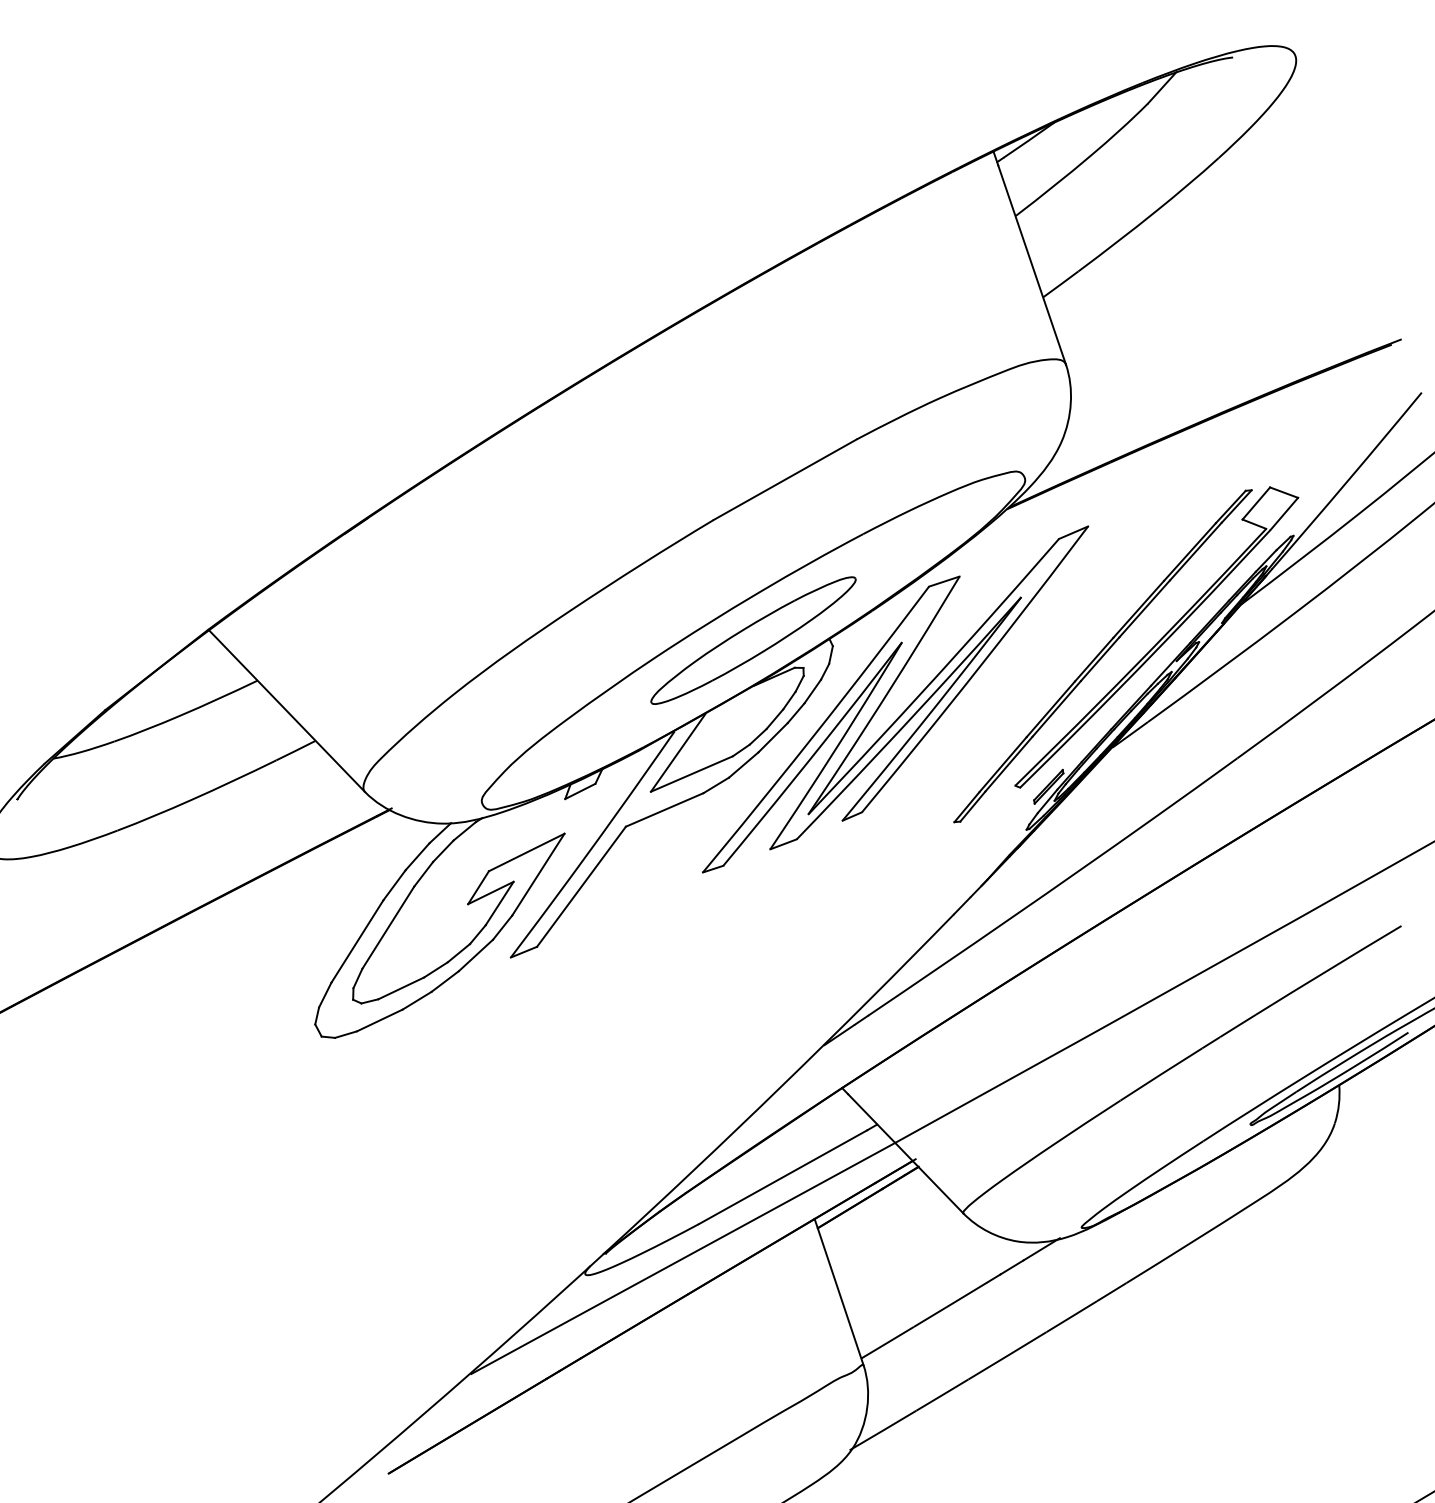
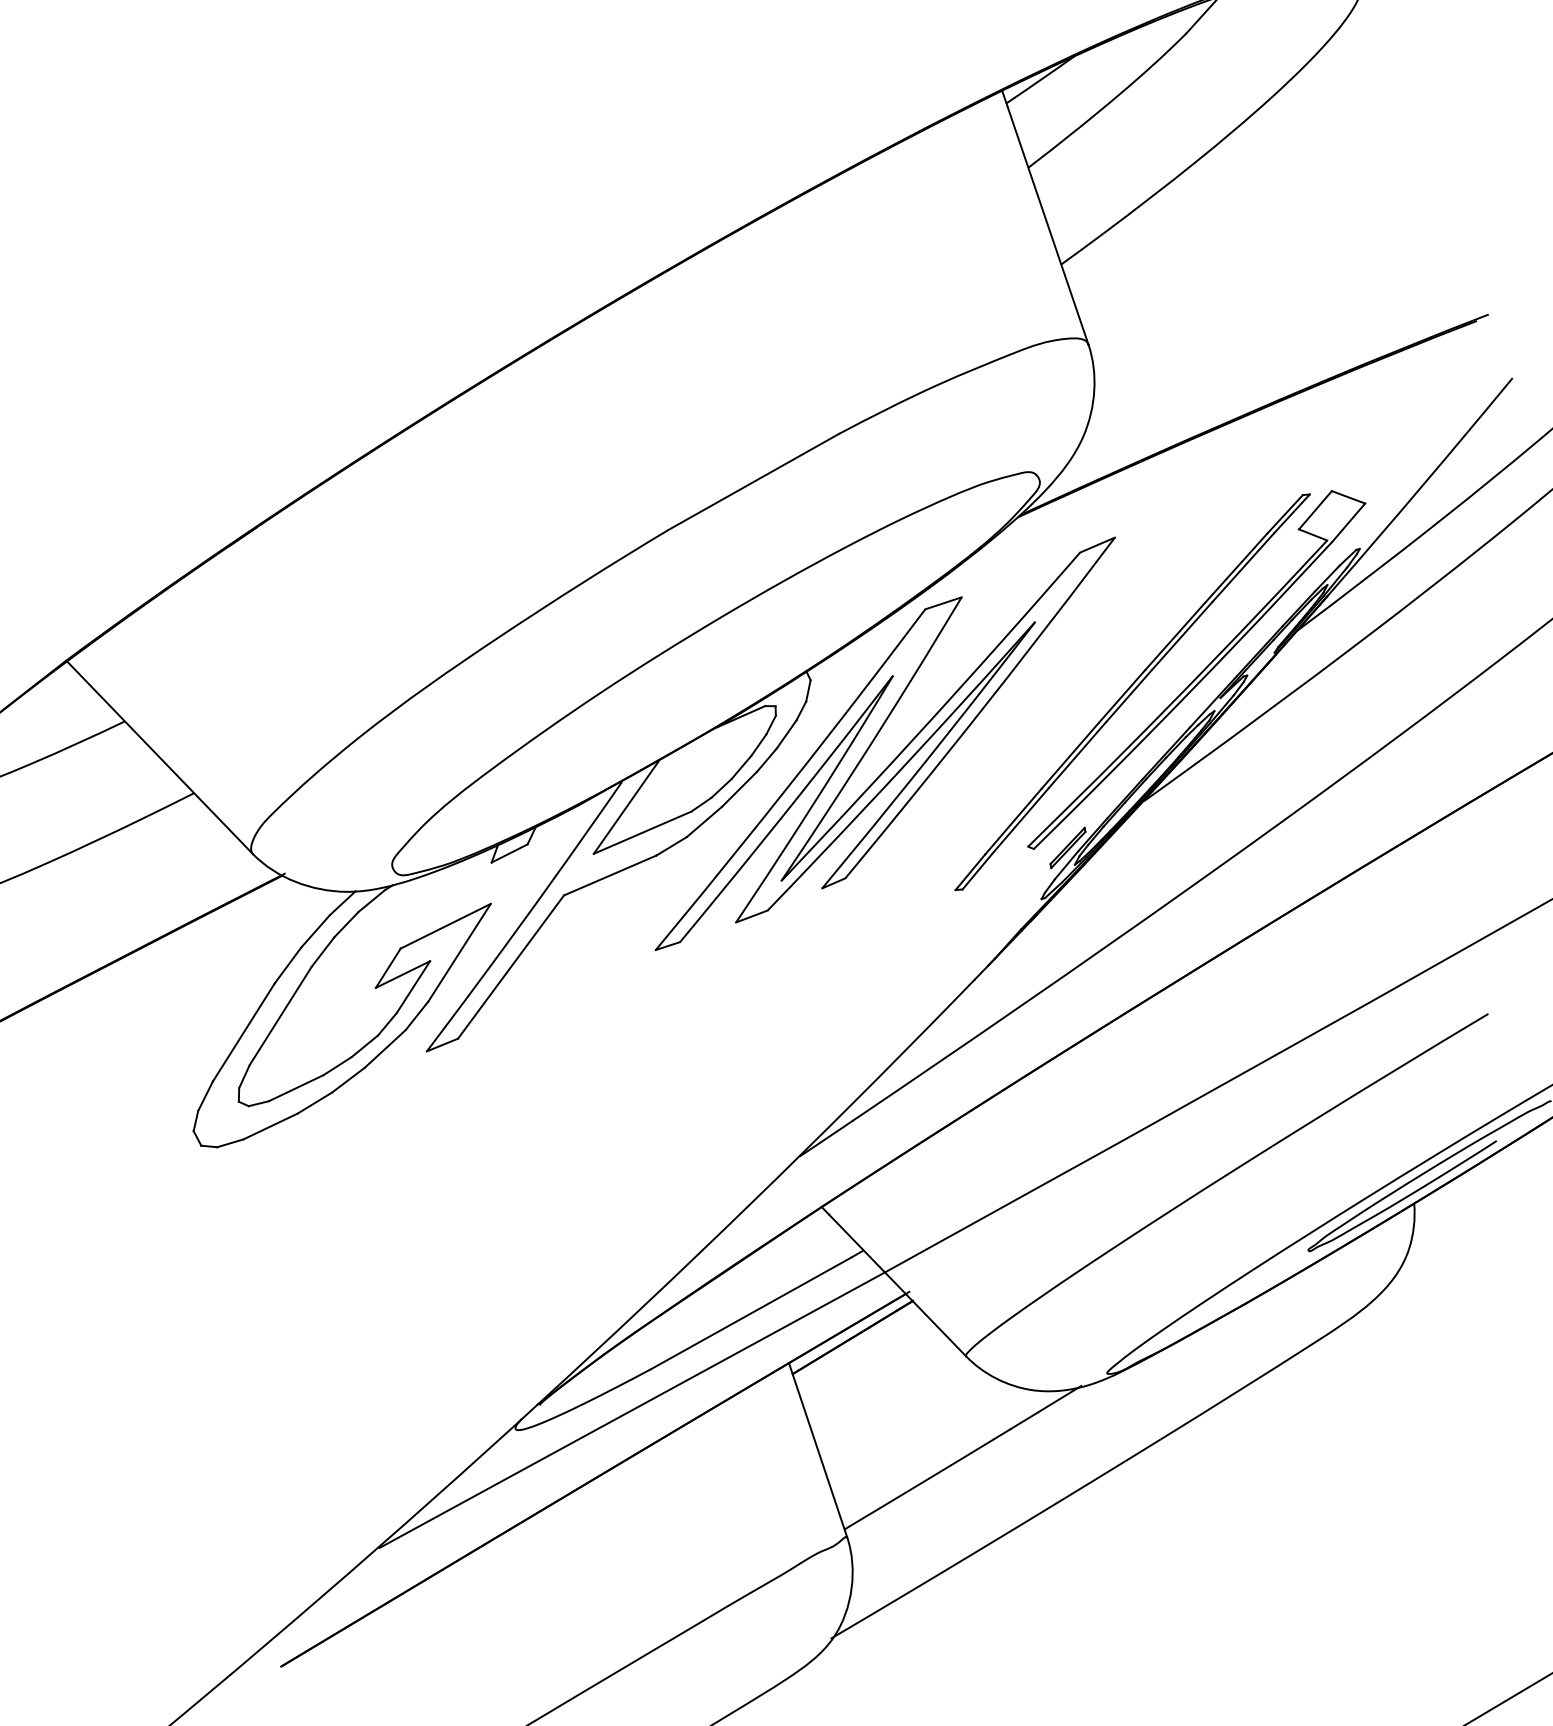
part: (753, 640) -> (716, 673), removed

